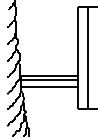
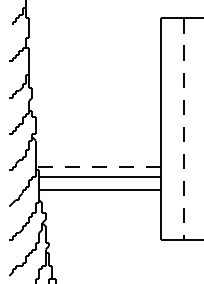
line: (88, 58) -> (184, 129), solid -> dashed
line: (48, 75) -> (98, 166), solid -> dashed

